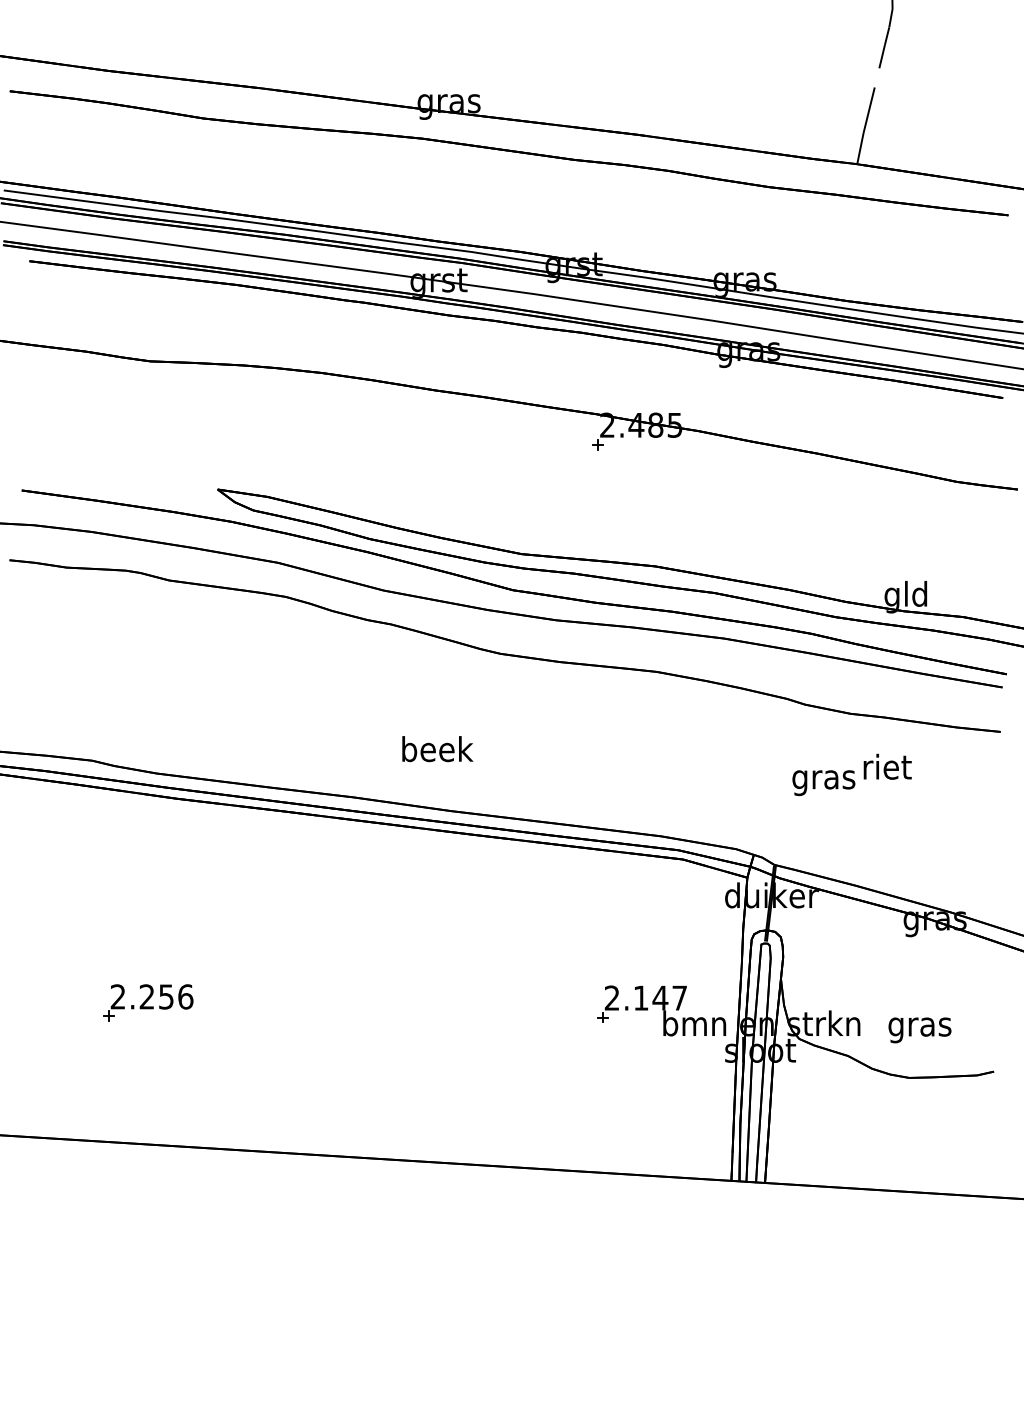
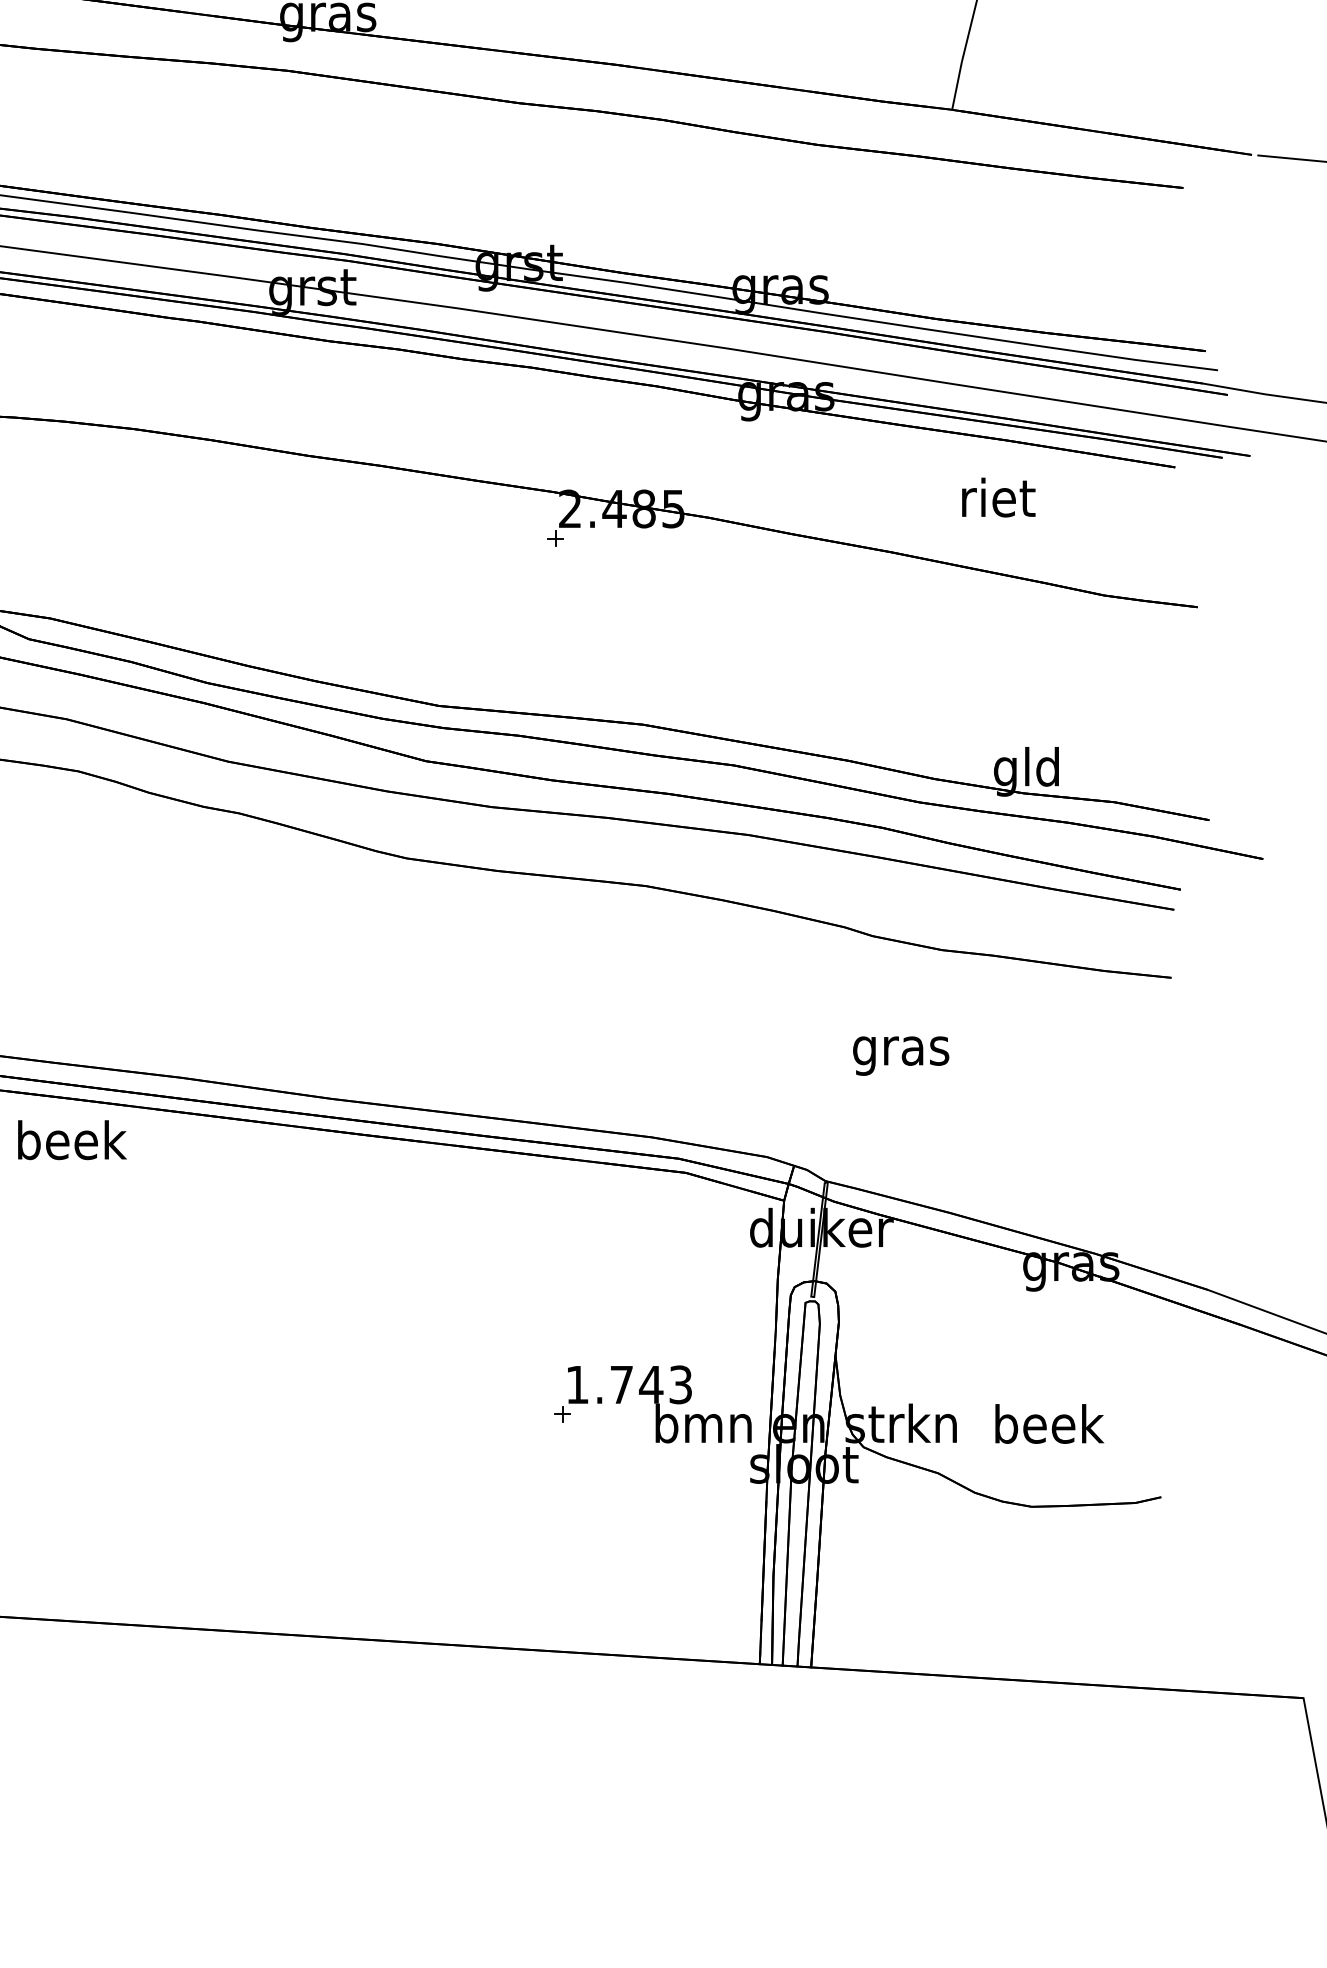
text: (437, 749) -> (71, 1140), moved
text: (887, 766) -> (998, 497), moved
text: (645, 997) -> (628, 1383), 2.147 -> 1.743
text: (920, 1026) -> (1048, 1428), gras -> beek

